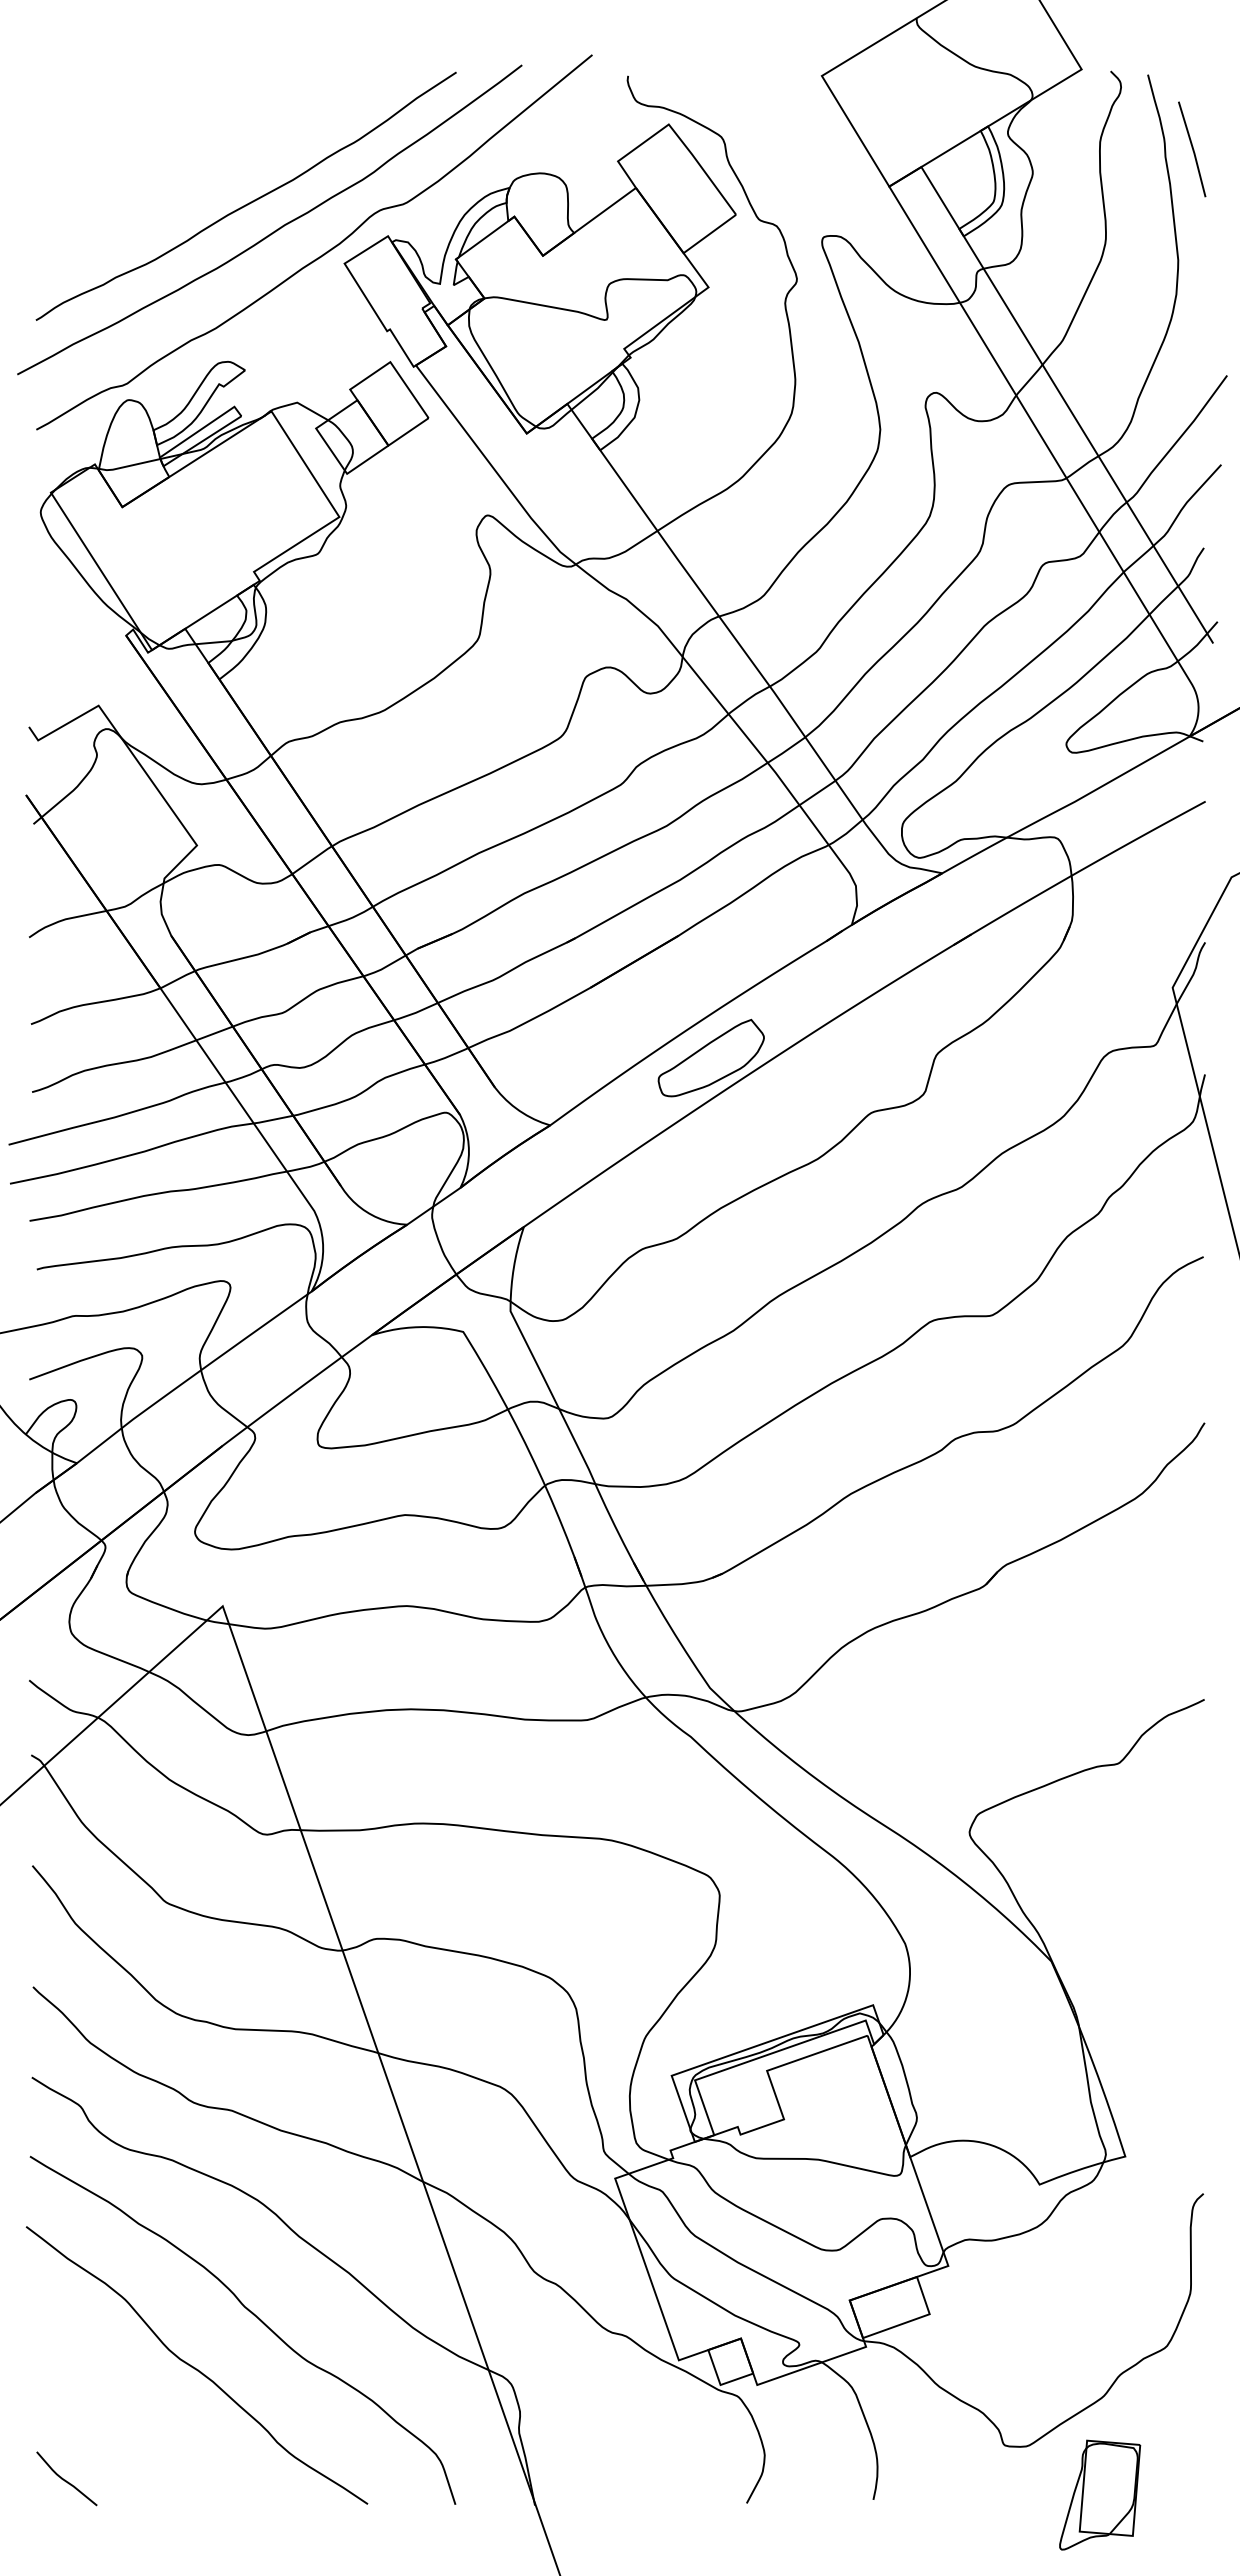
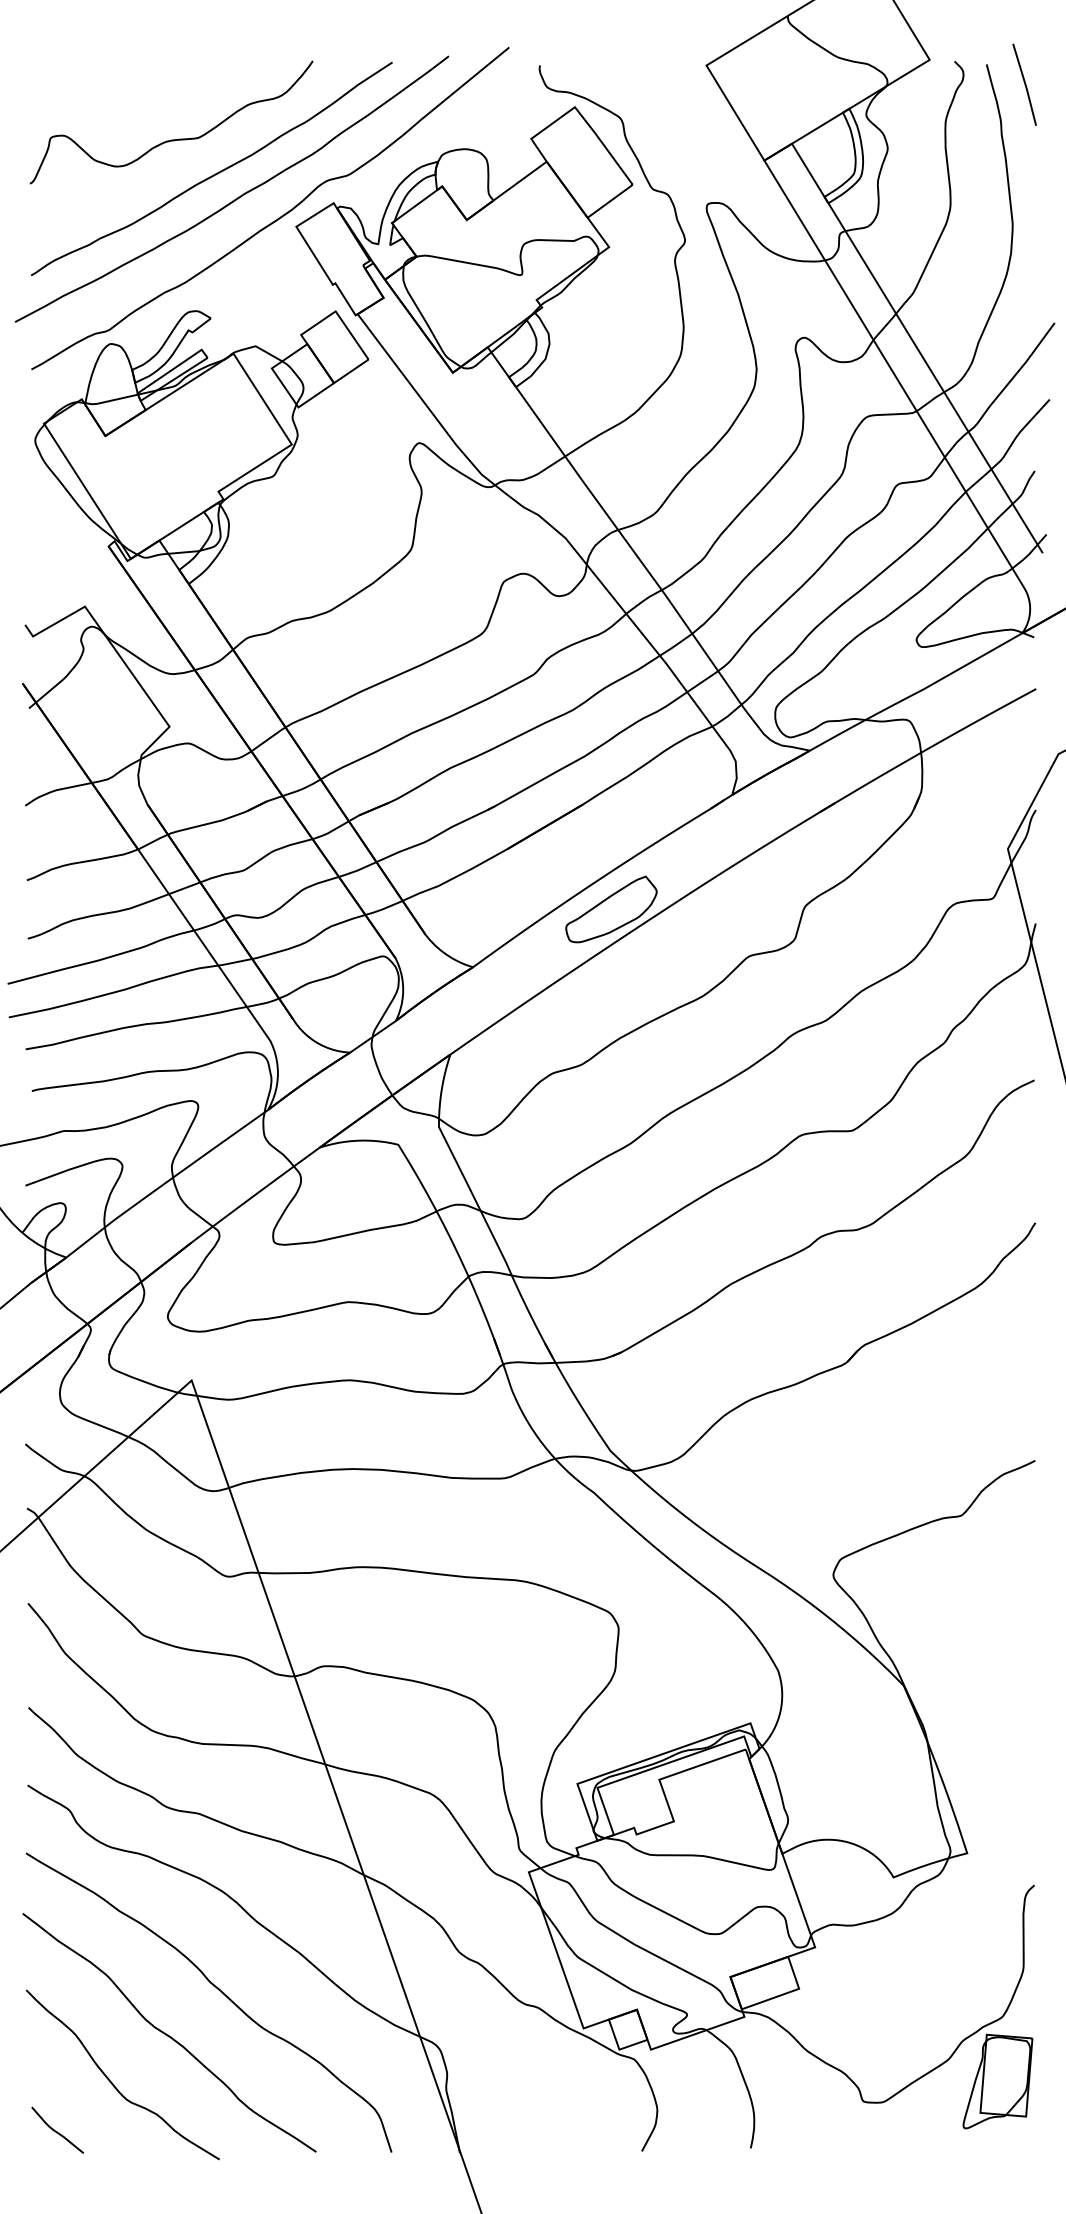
line: (1192, 149) -> (1024, 84), moved
curve: (203, 161) -> (175, 138), added
curve: (131, 2424) -> (113, 2083), added
part: (1100, 2494) -> (998, 2081), moved

